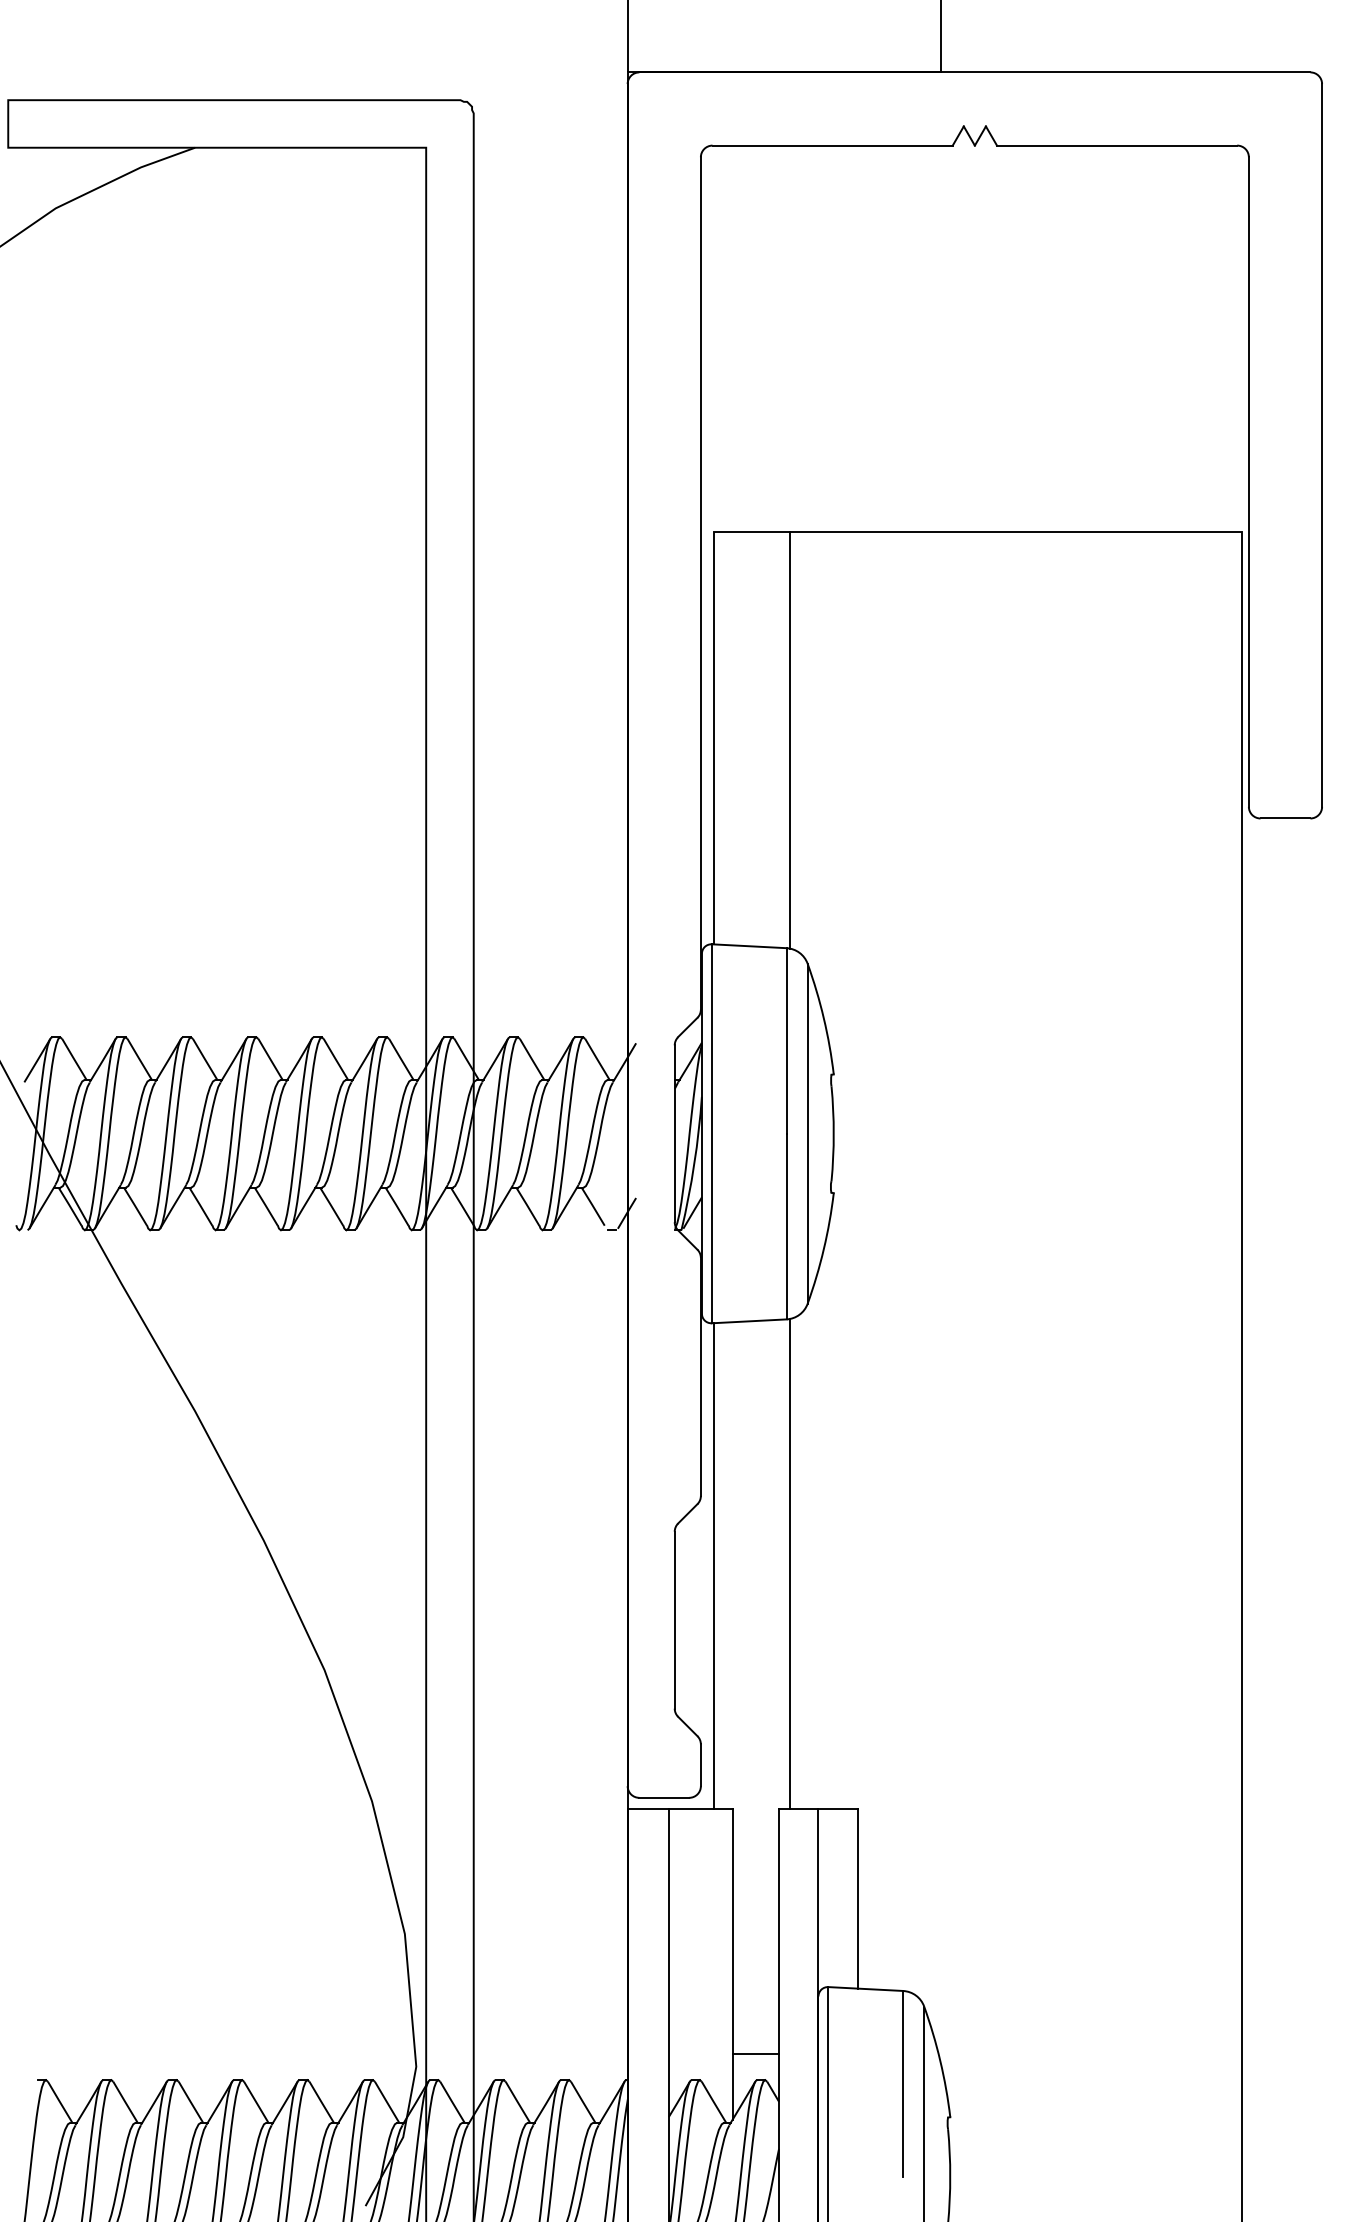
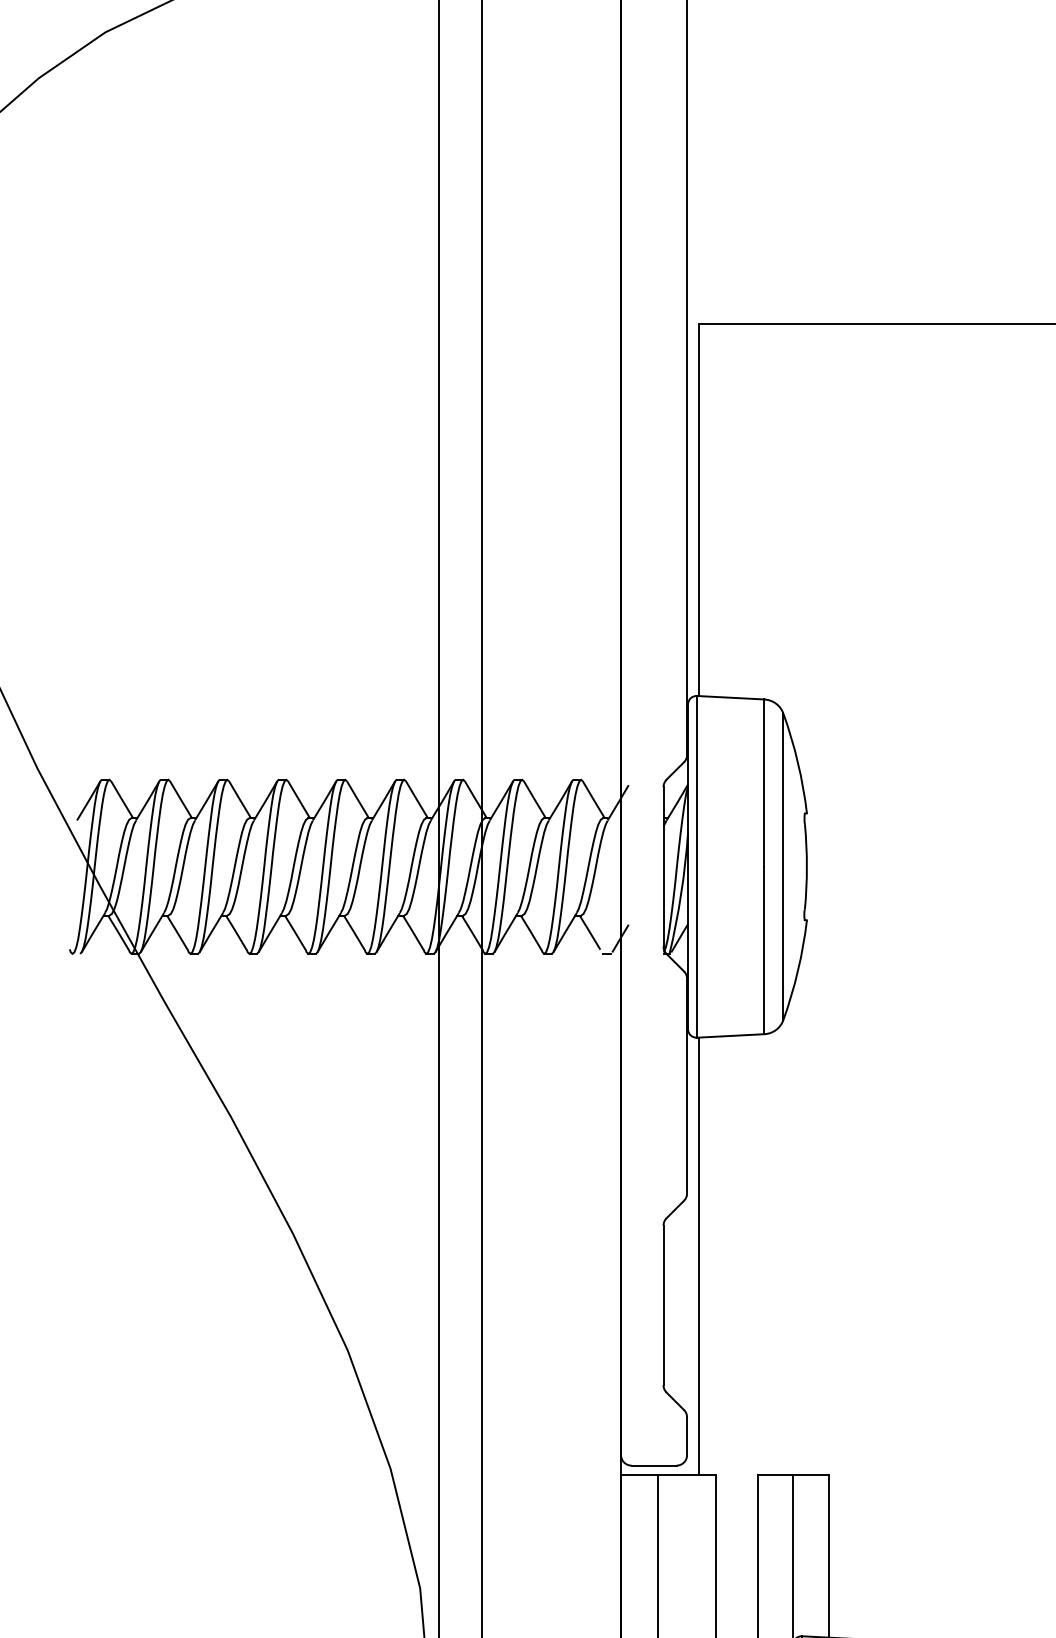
line: (790, 739) -> (767, 511), removed
line: (790, 1563) -> (767, 1254), removed

